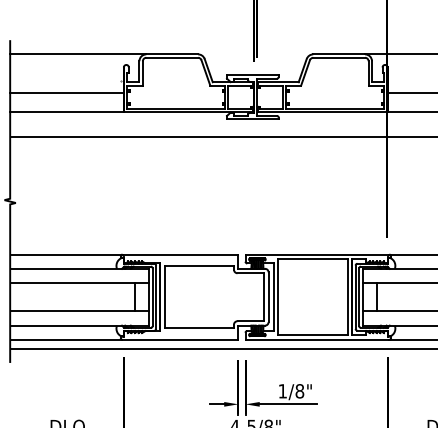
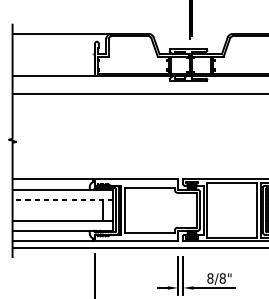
line: (66, 93) -> (53, 62), removed
line: (79, 283) -> (62, 200), solid -> dashed
text: (282, 391) -> (210, 278), 1/8" -> 8/8"

